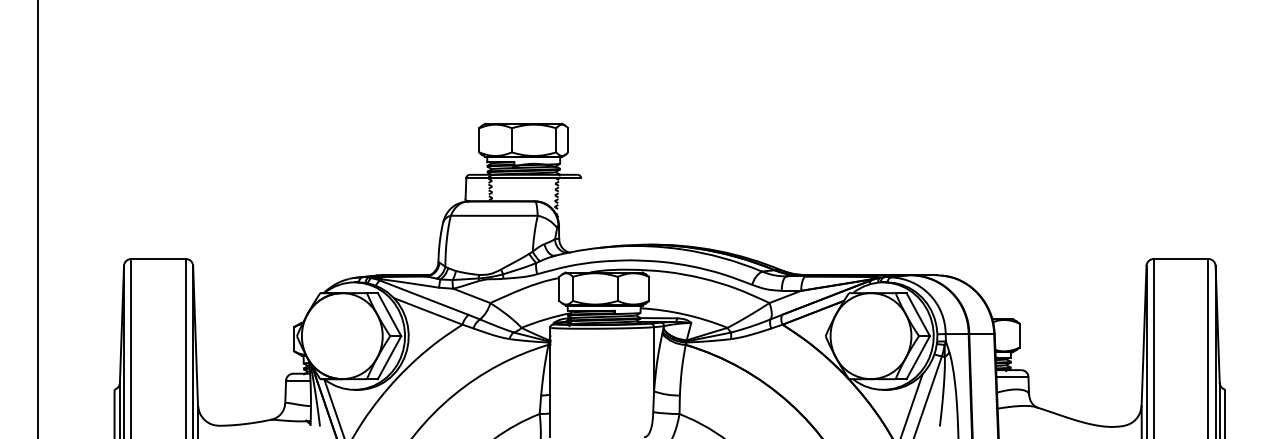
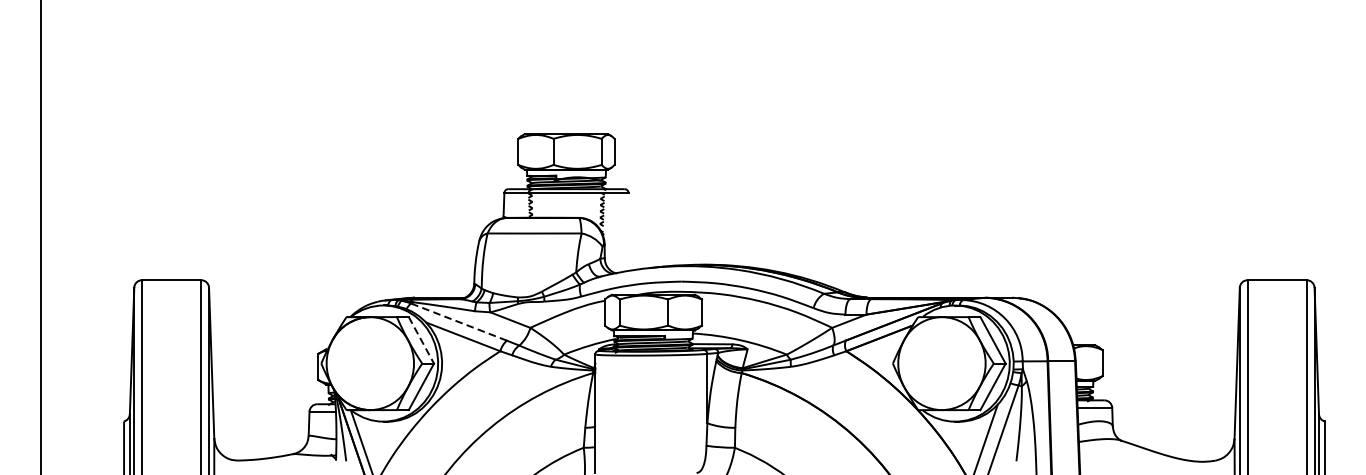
line: (424, 297) -> (459, 321), solid -> dashed
line: (389, 315) -> (421, 341), solid -> dashed

